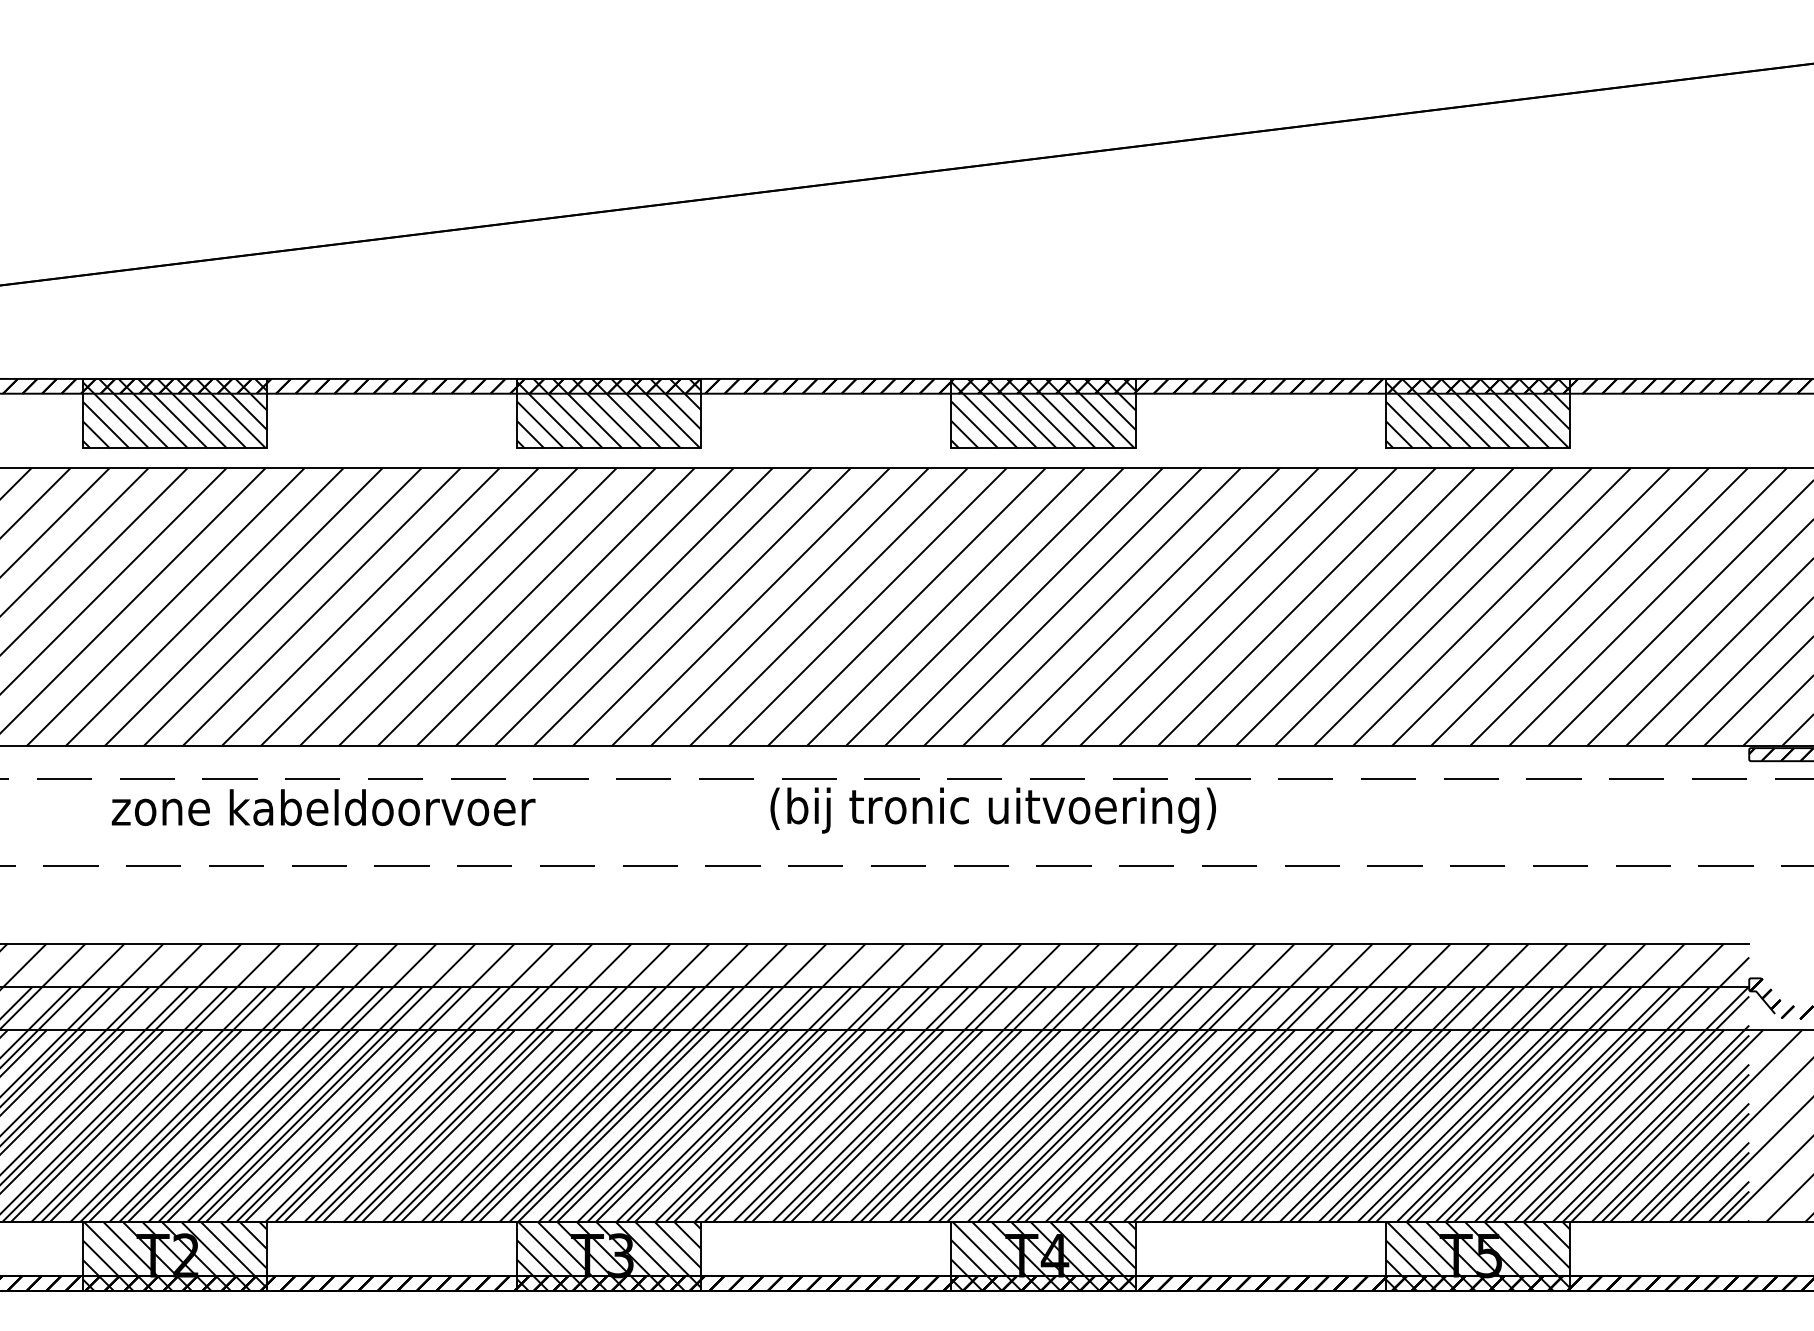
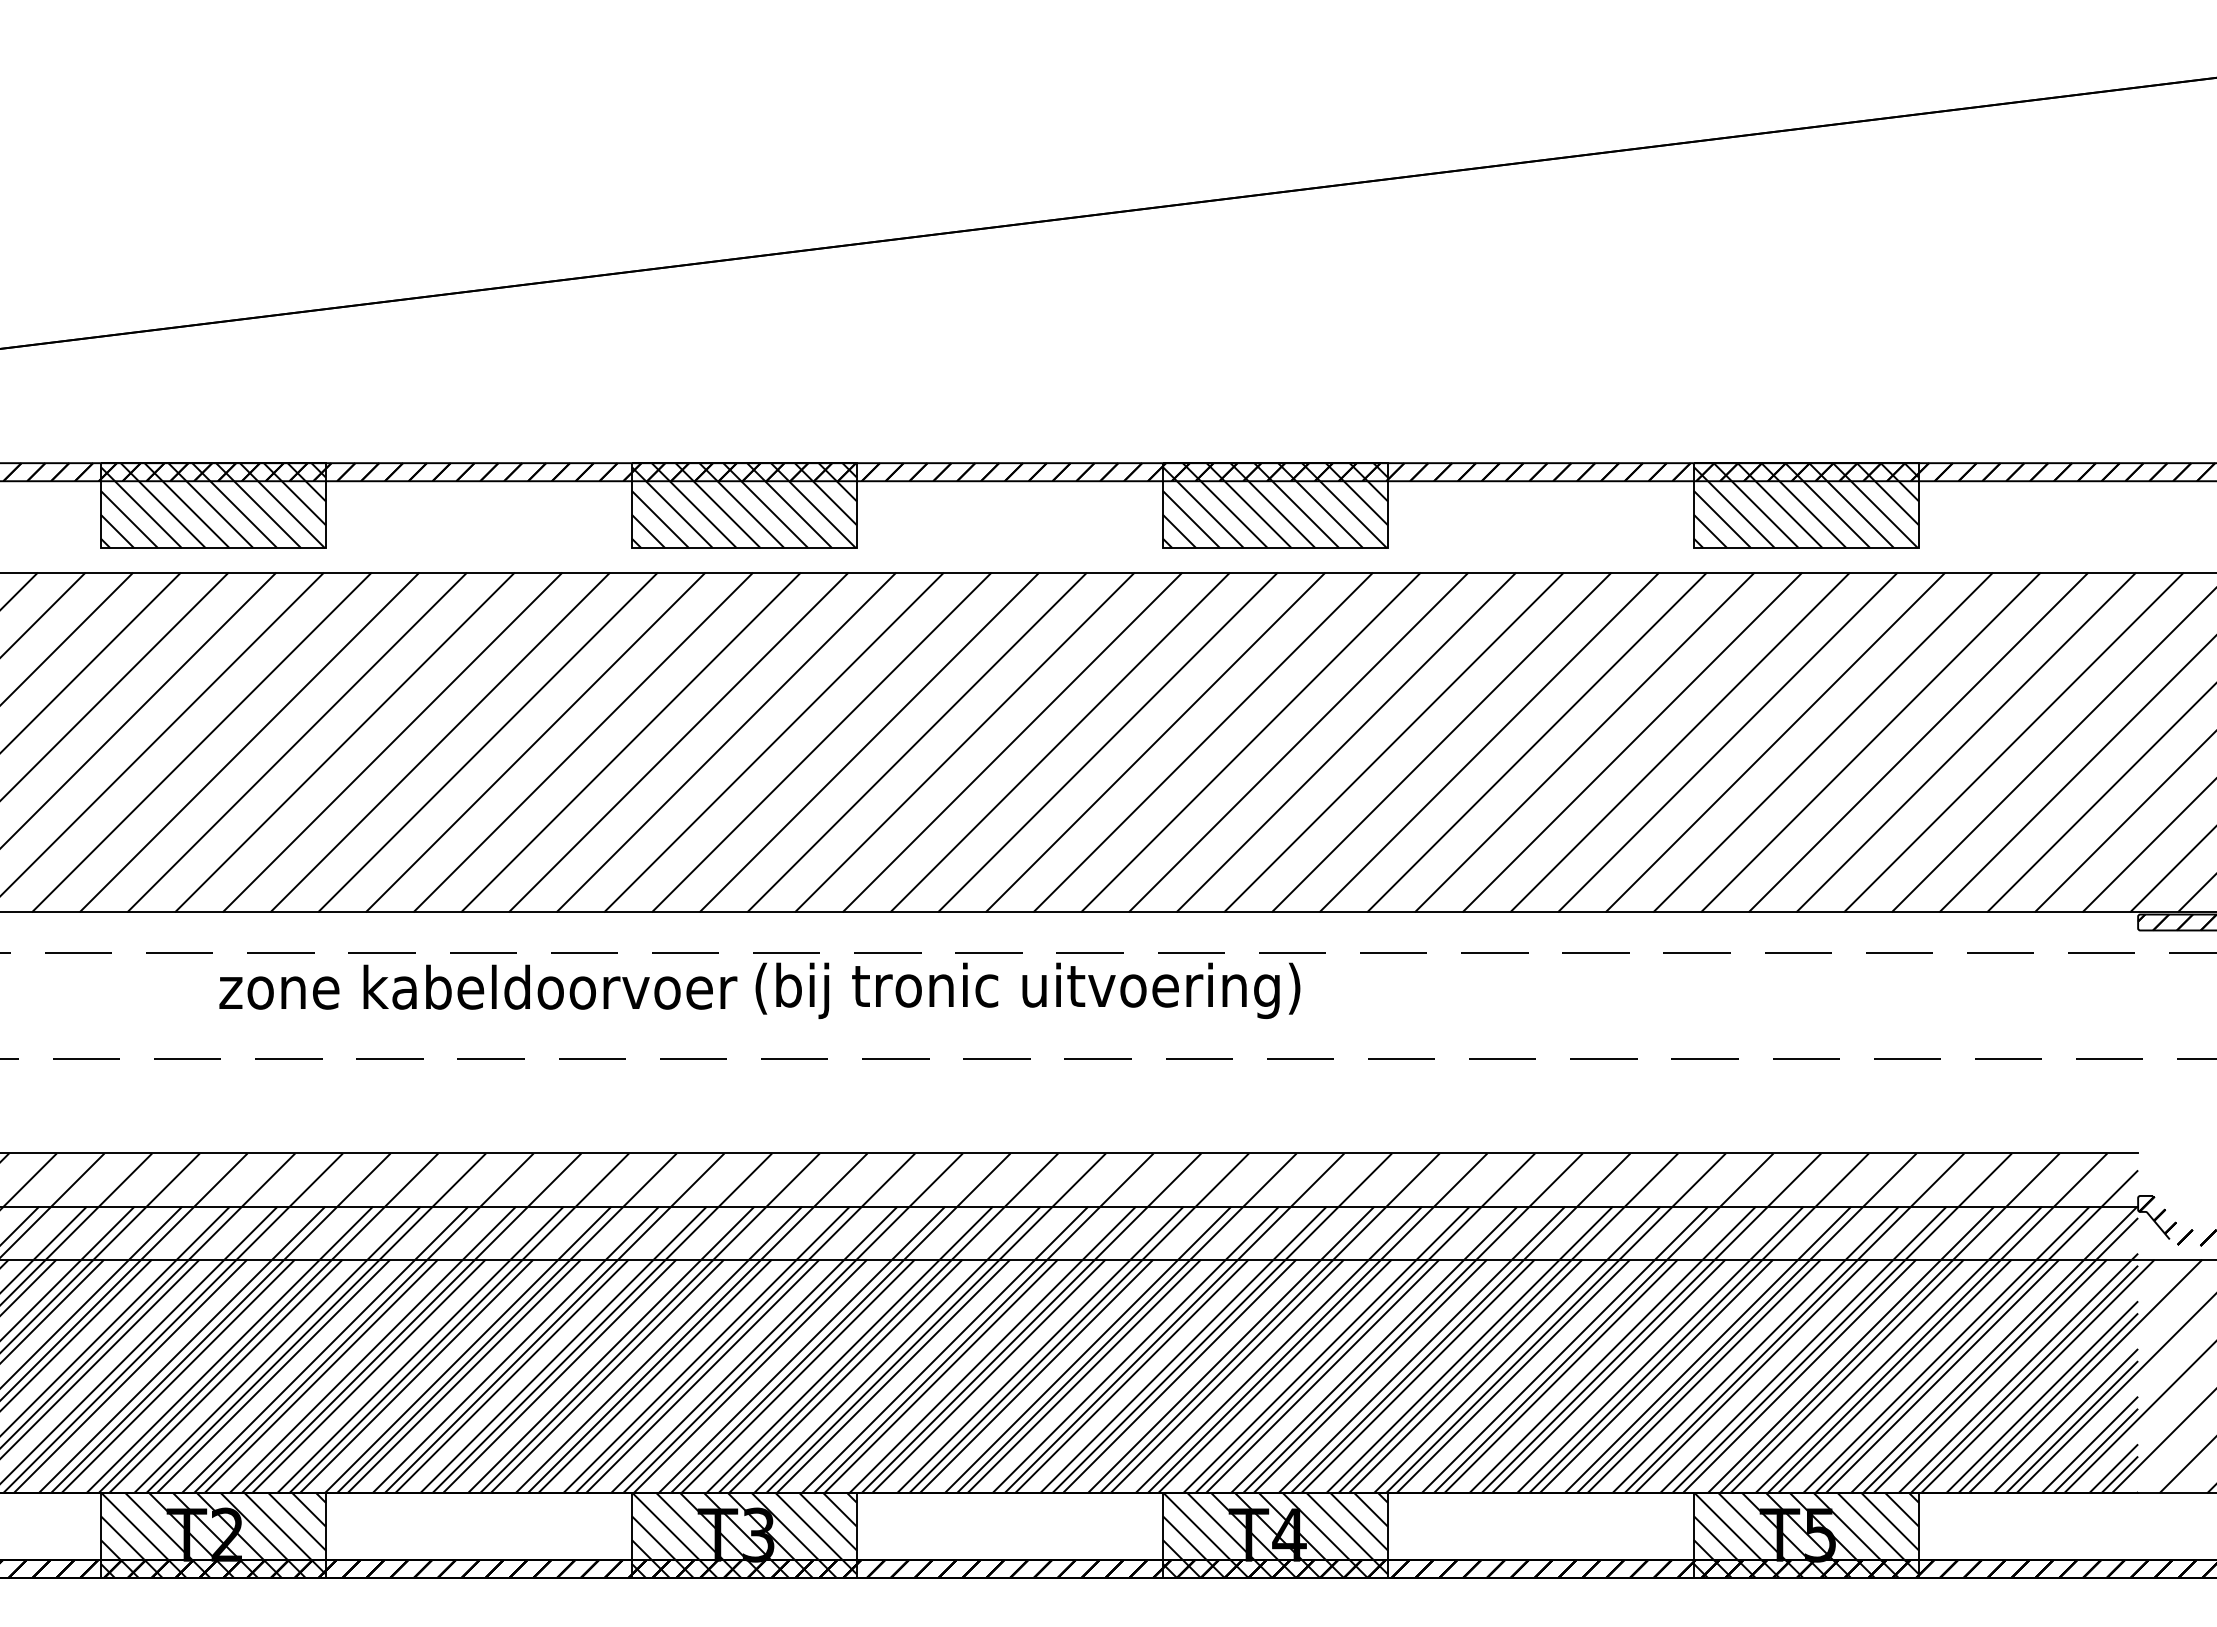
text: (323, 807) -> (478, 986), moved
text: (992, 810) -> (1027, 990), moved

